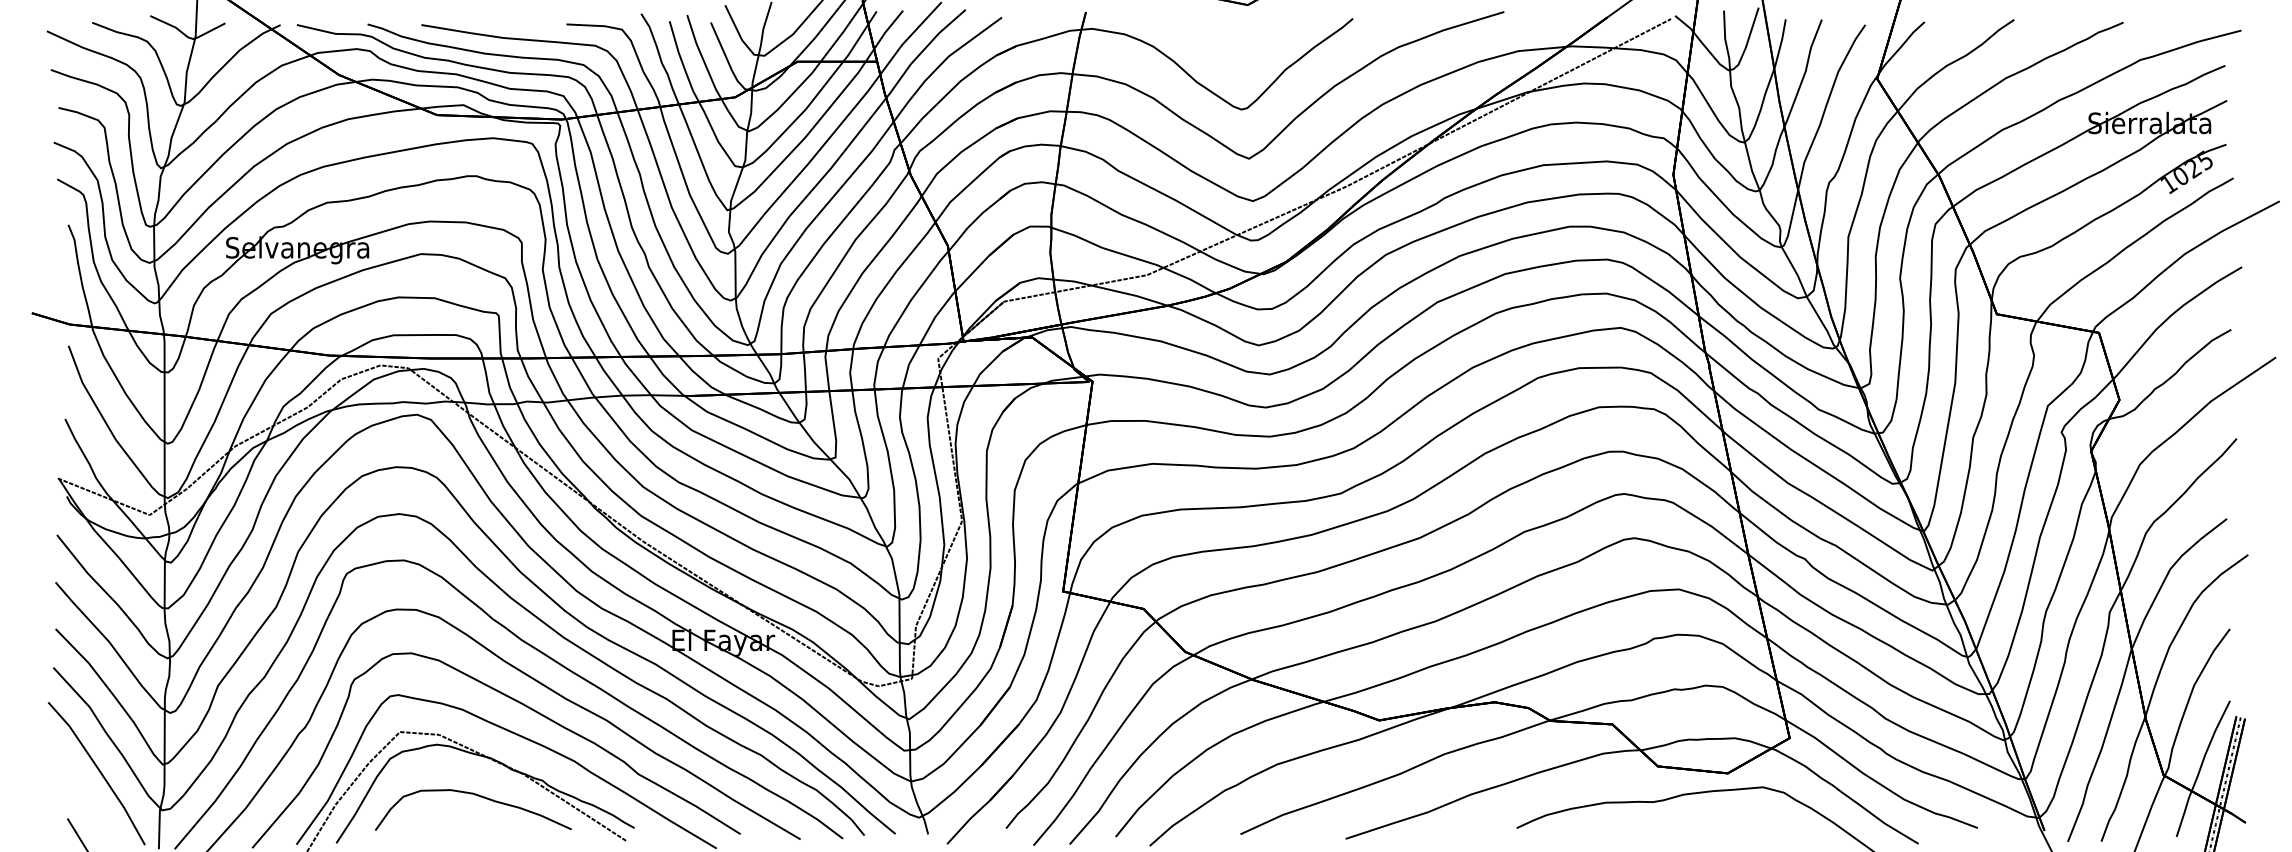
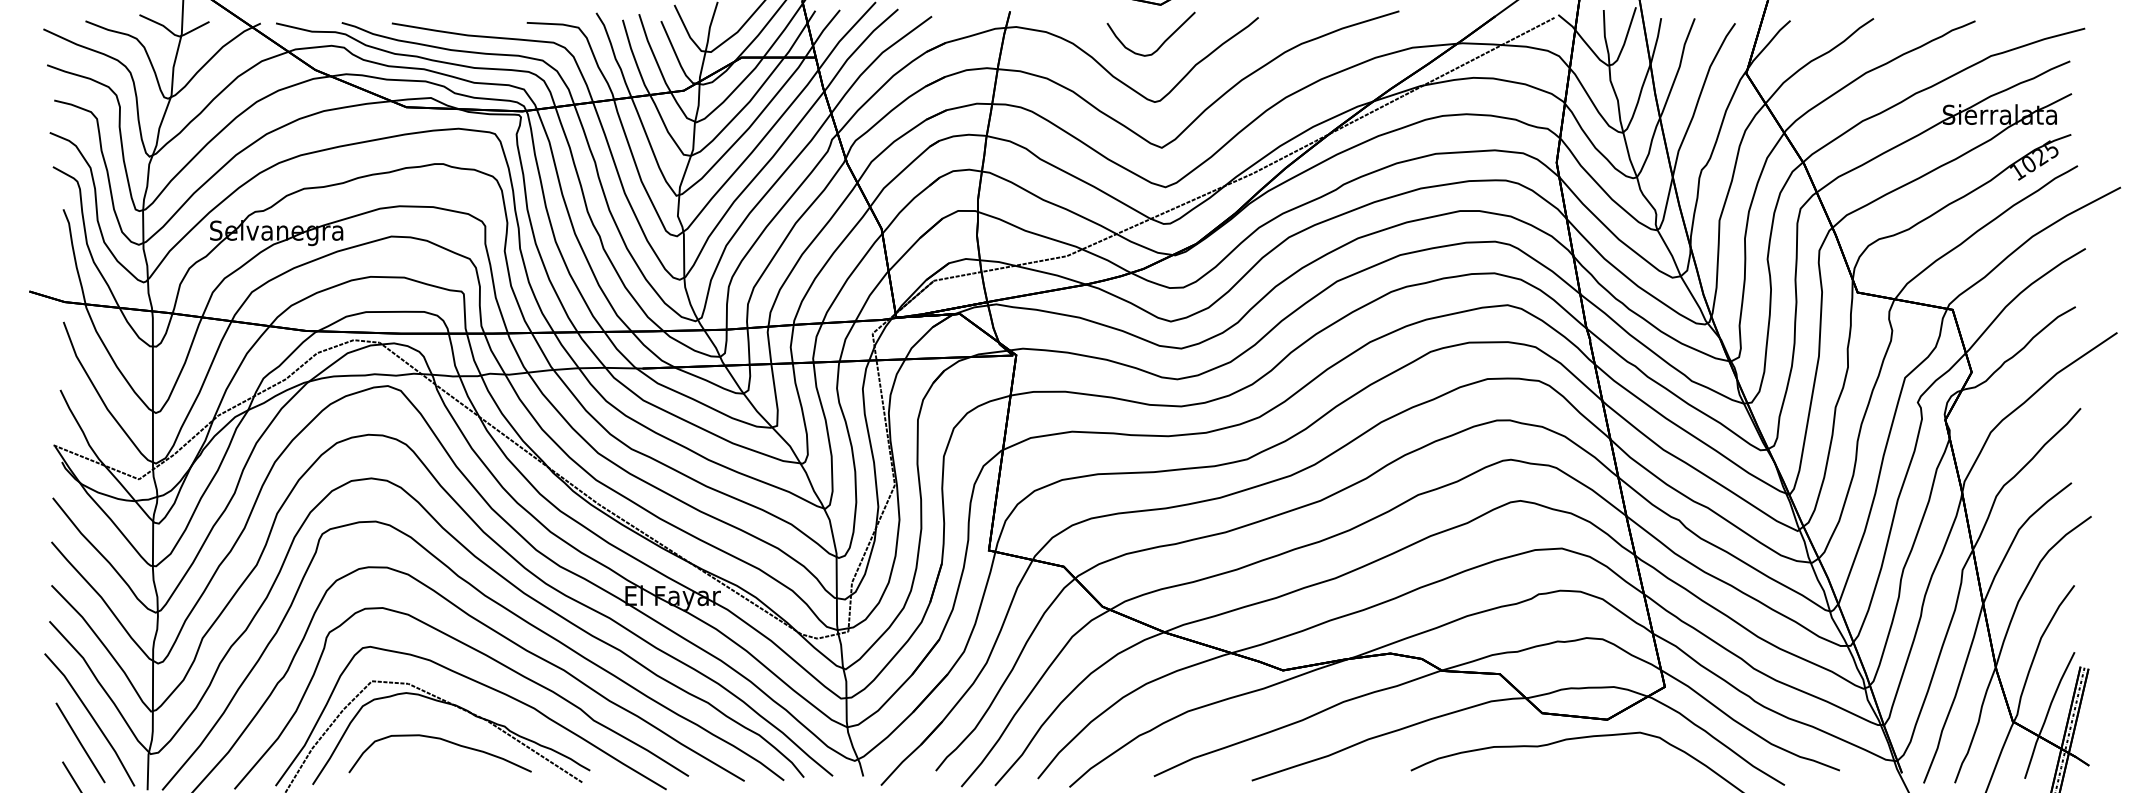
curve: (1248, 46) -> (1161, 43), added
line: (86, 797) -> (80, 742), added

